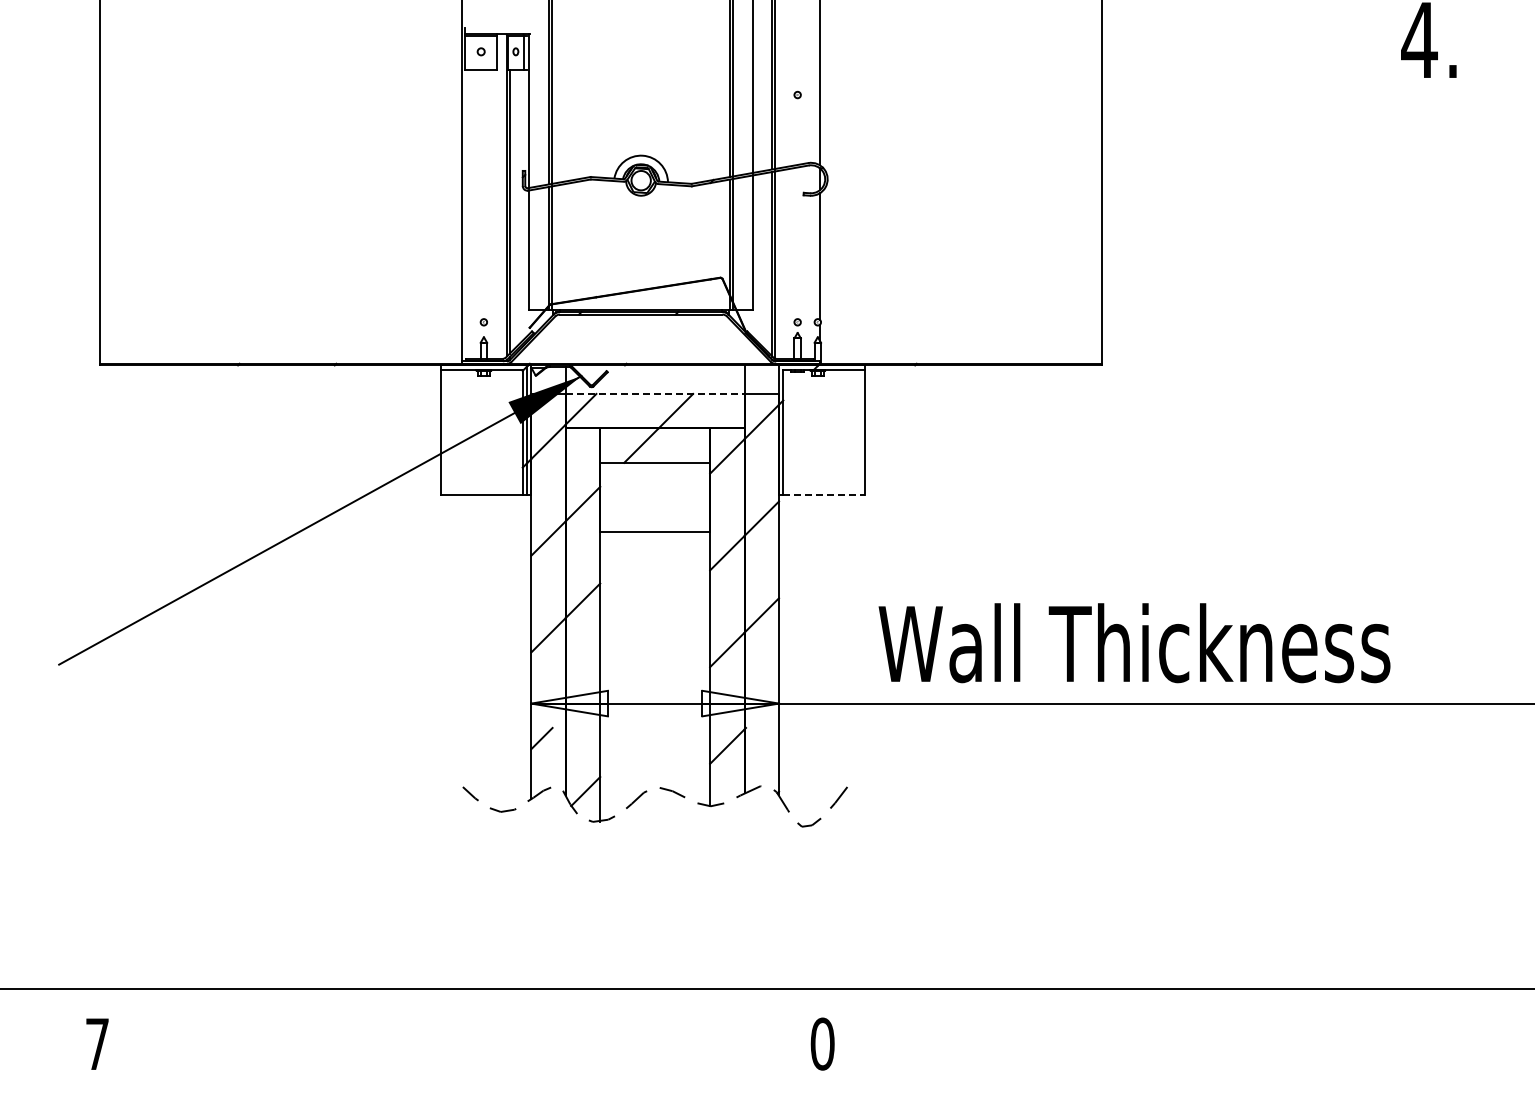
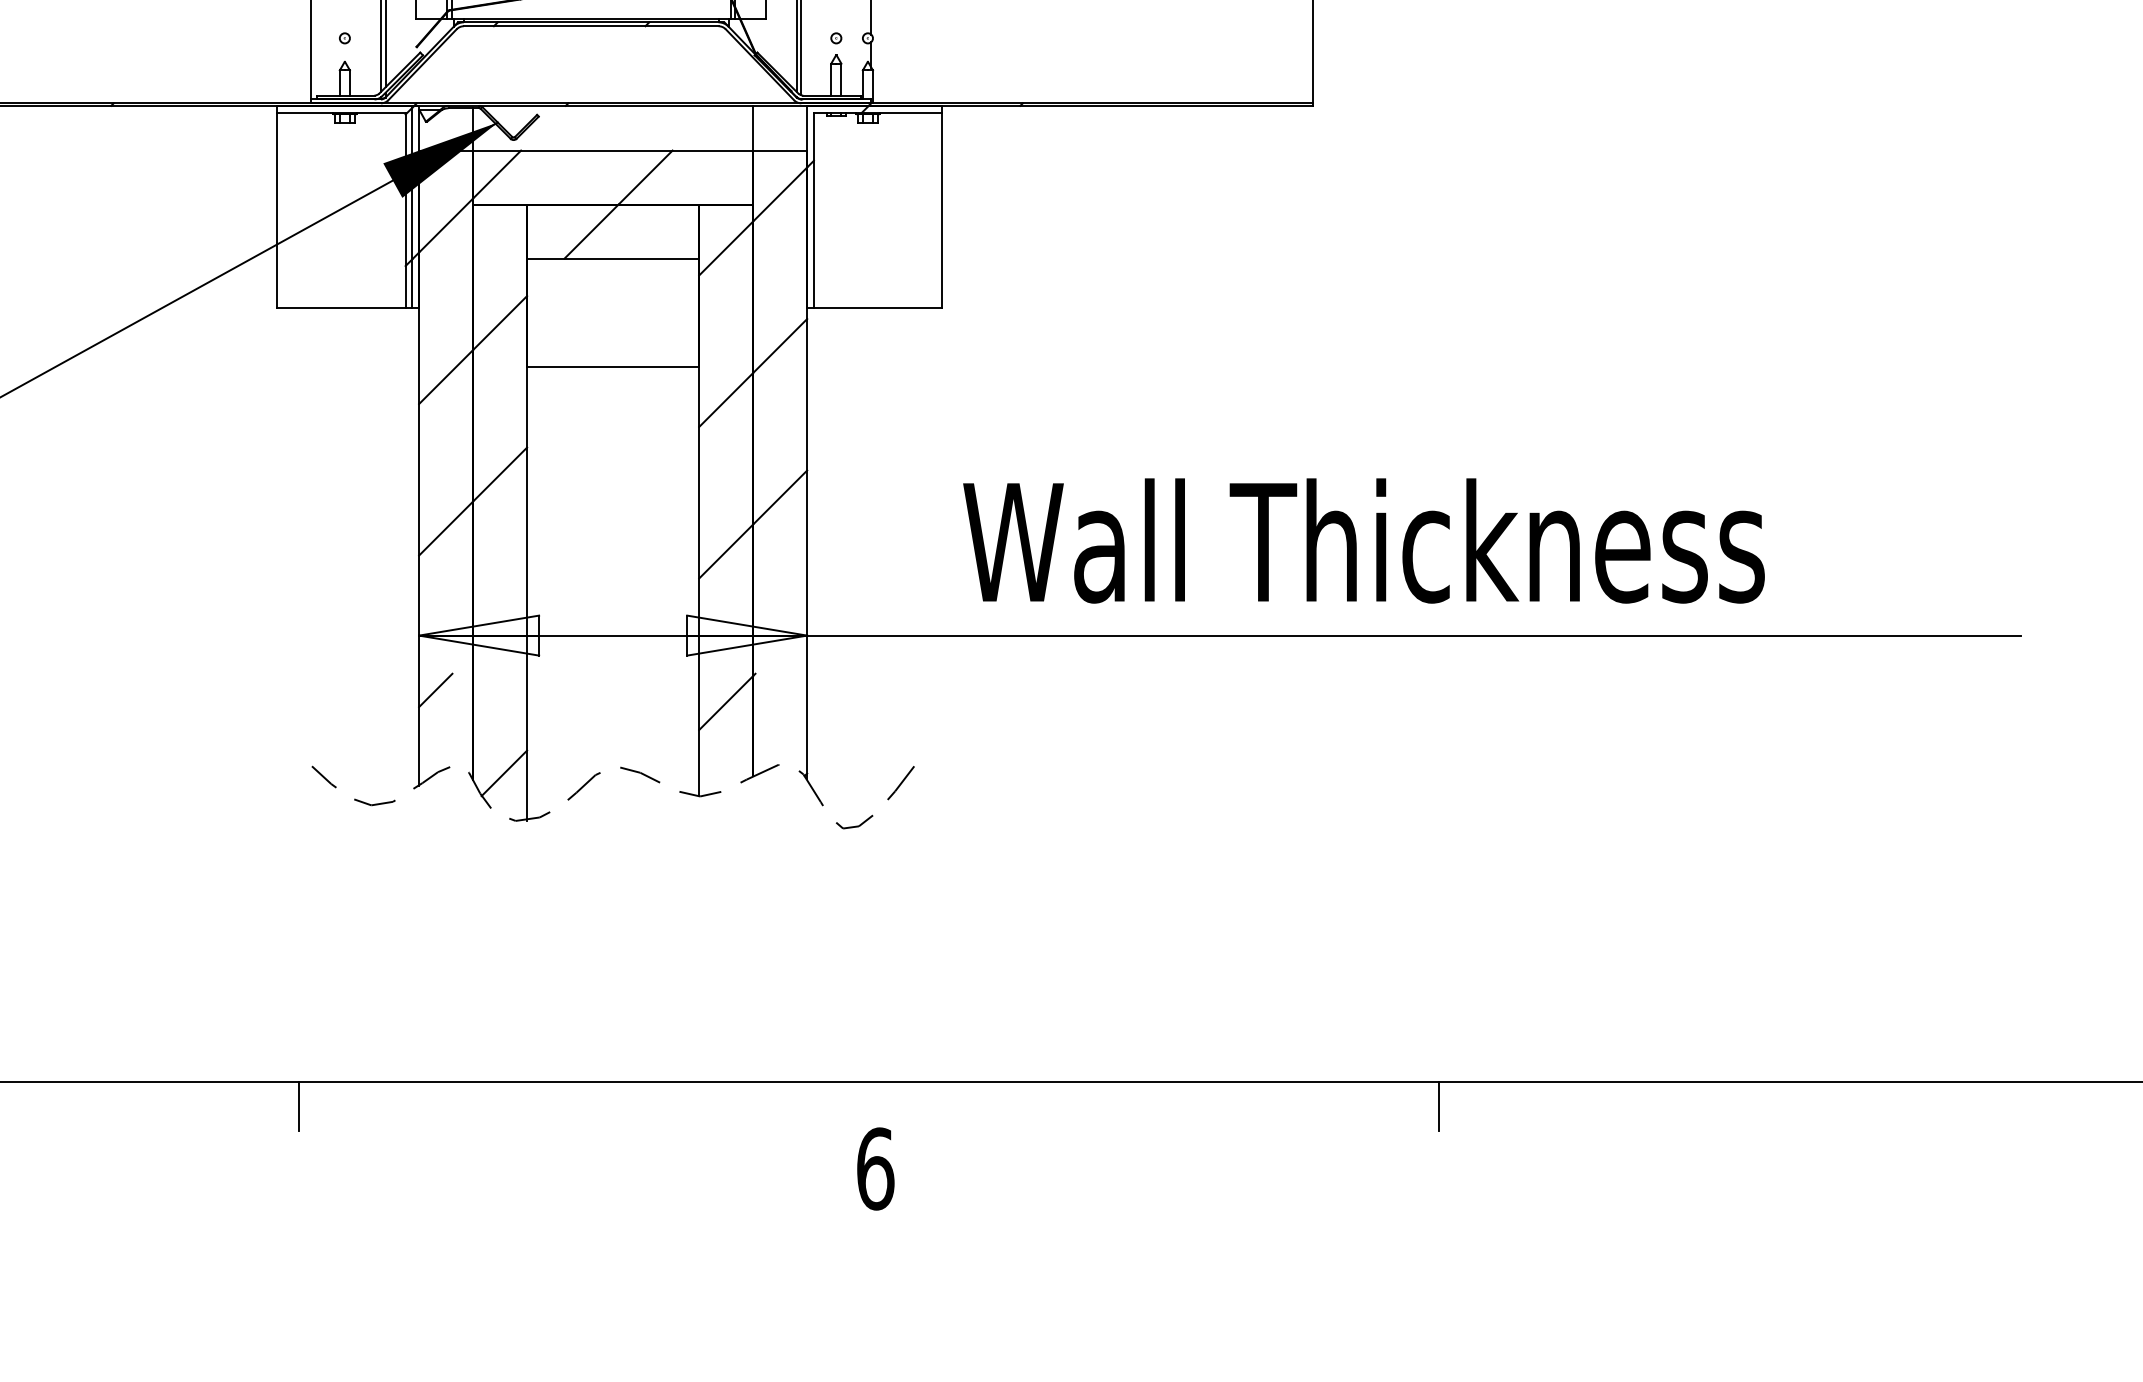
line: (655, 393) -> (613, 149), dashed -> solid
line: (824, 494) -> (878, 308), dashed -> solid
line: (454, 1004) -> (298, 1106), added
line: (1182, 1004) -> (1439, 1106), added
text: (822, 1043) -> (875, 1168), 0 -> 6

